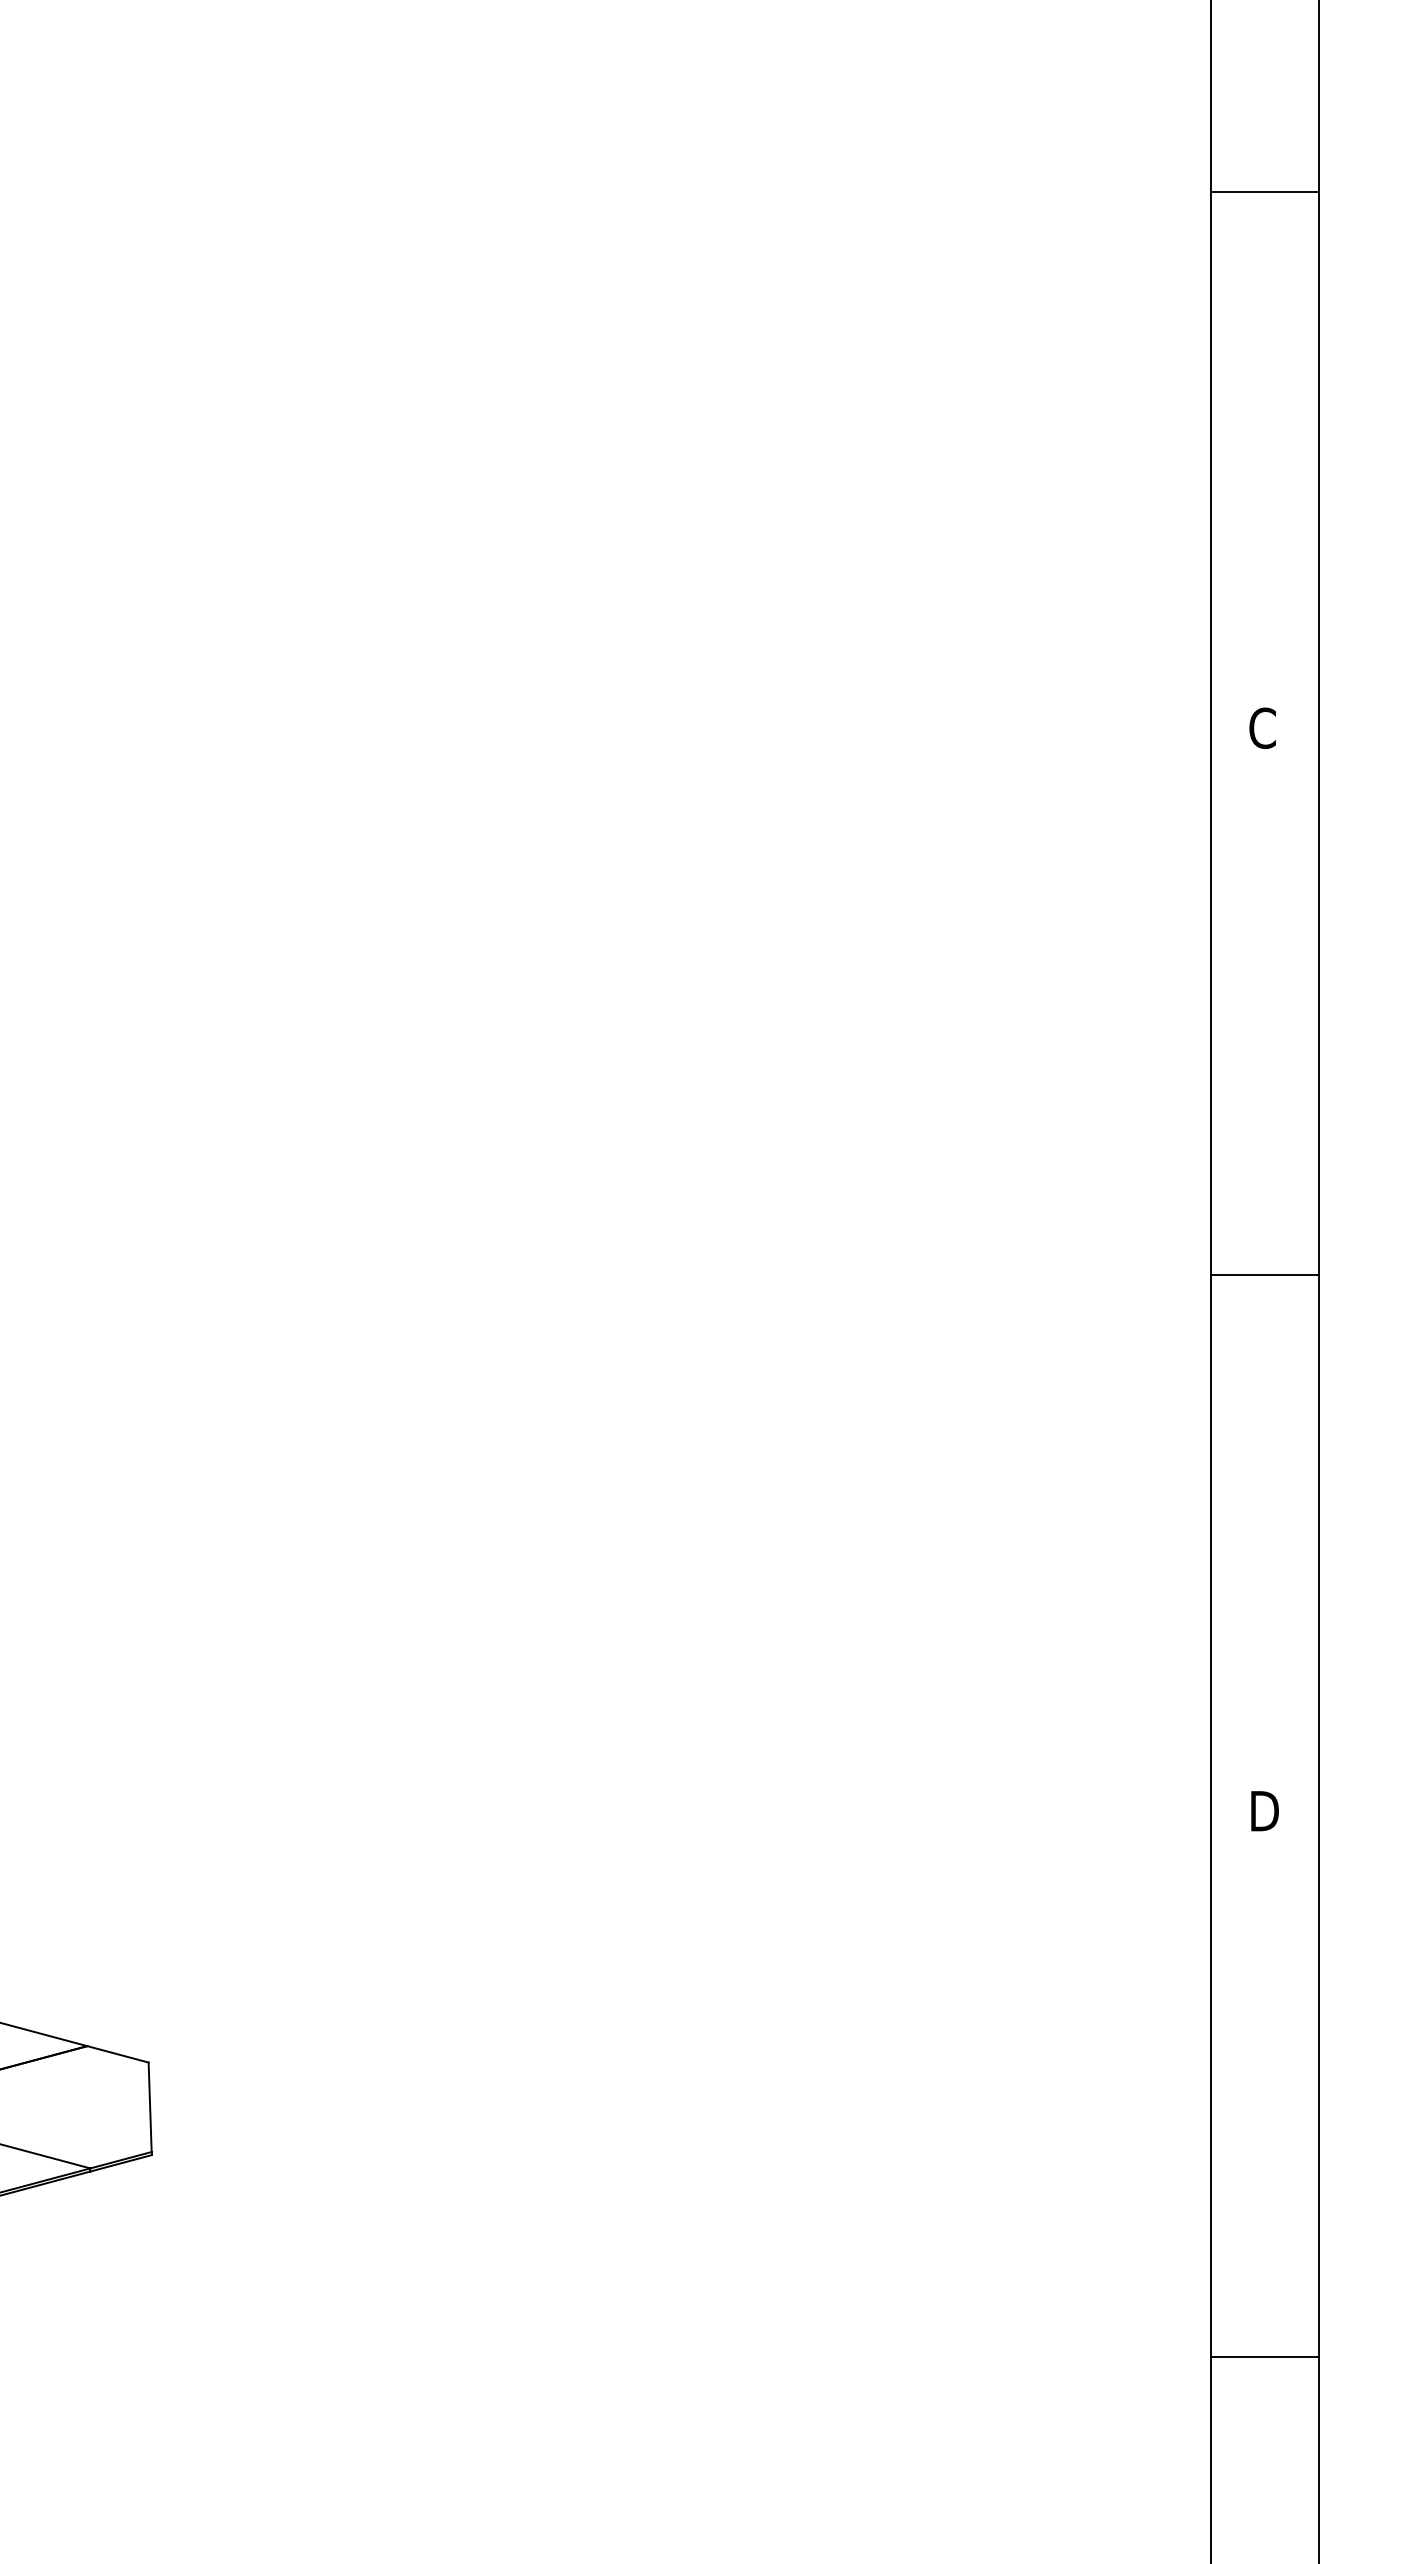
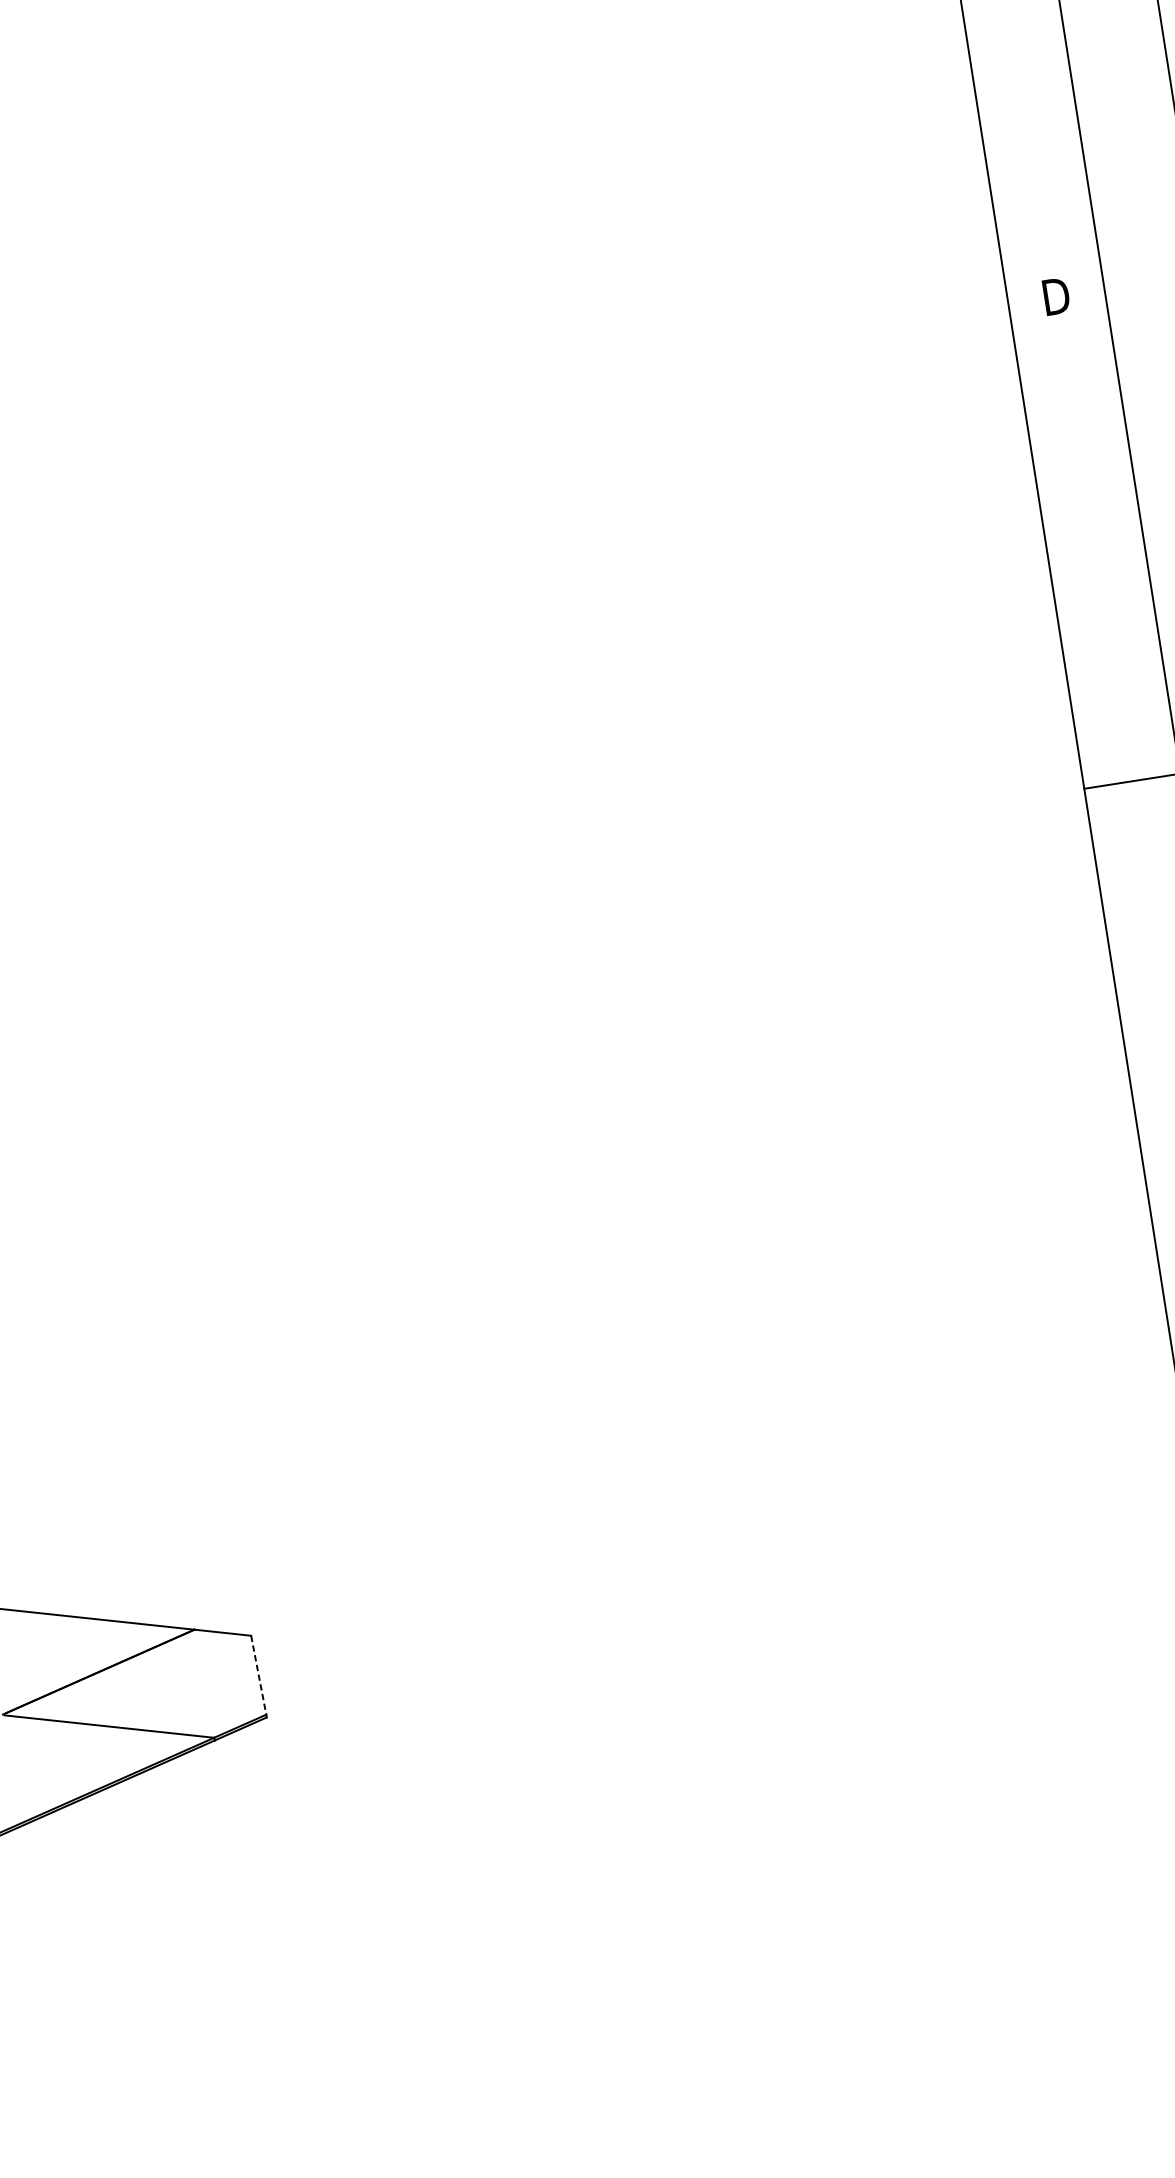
text: (1263, 728) -> (1055, 296), C -> D
line: (150, 2107) -> (259, 1675), solid -> dashed

